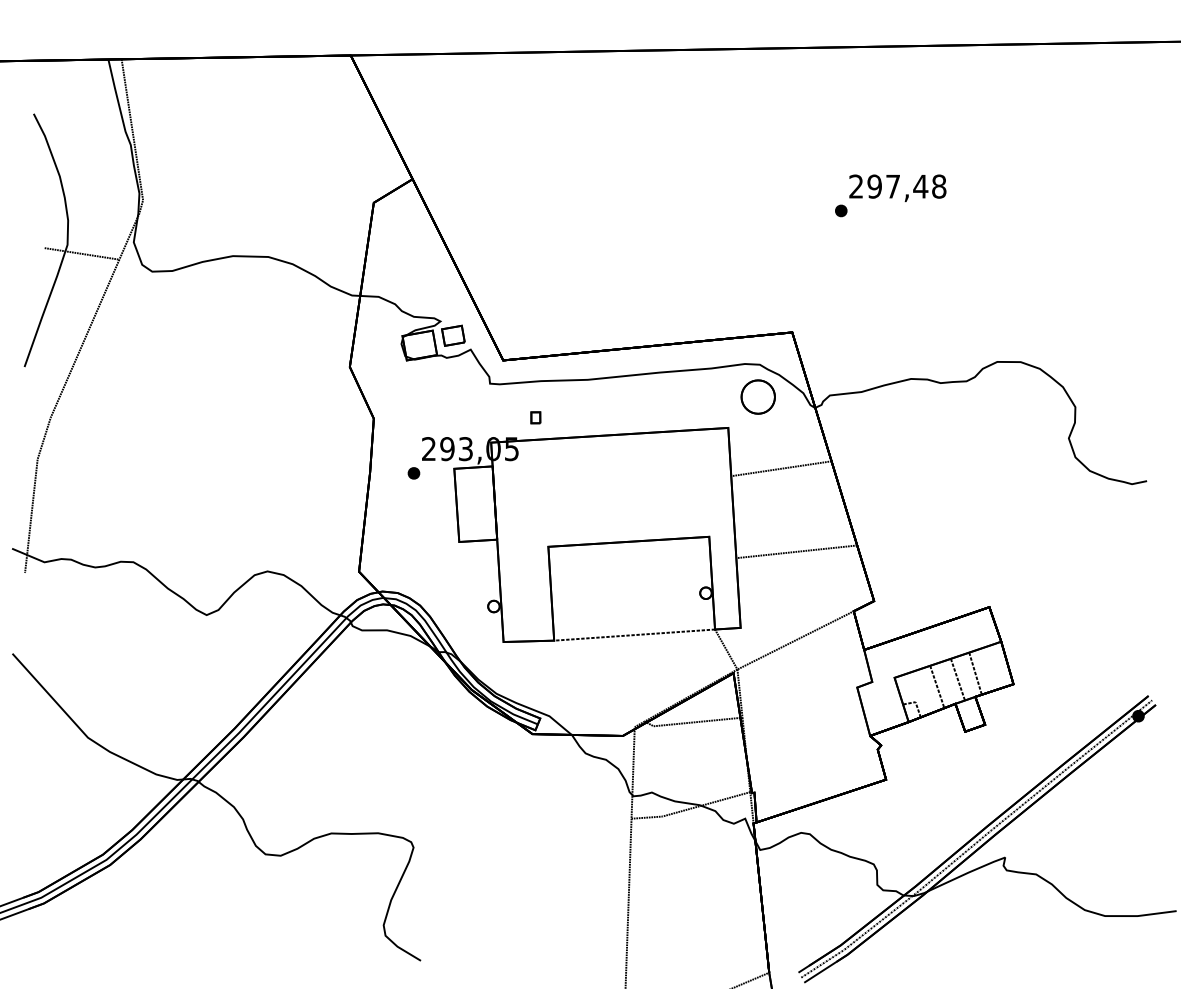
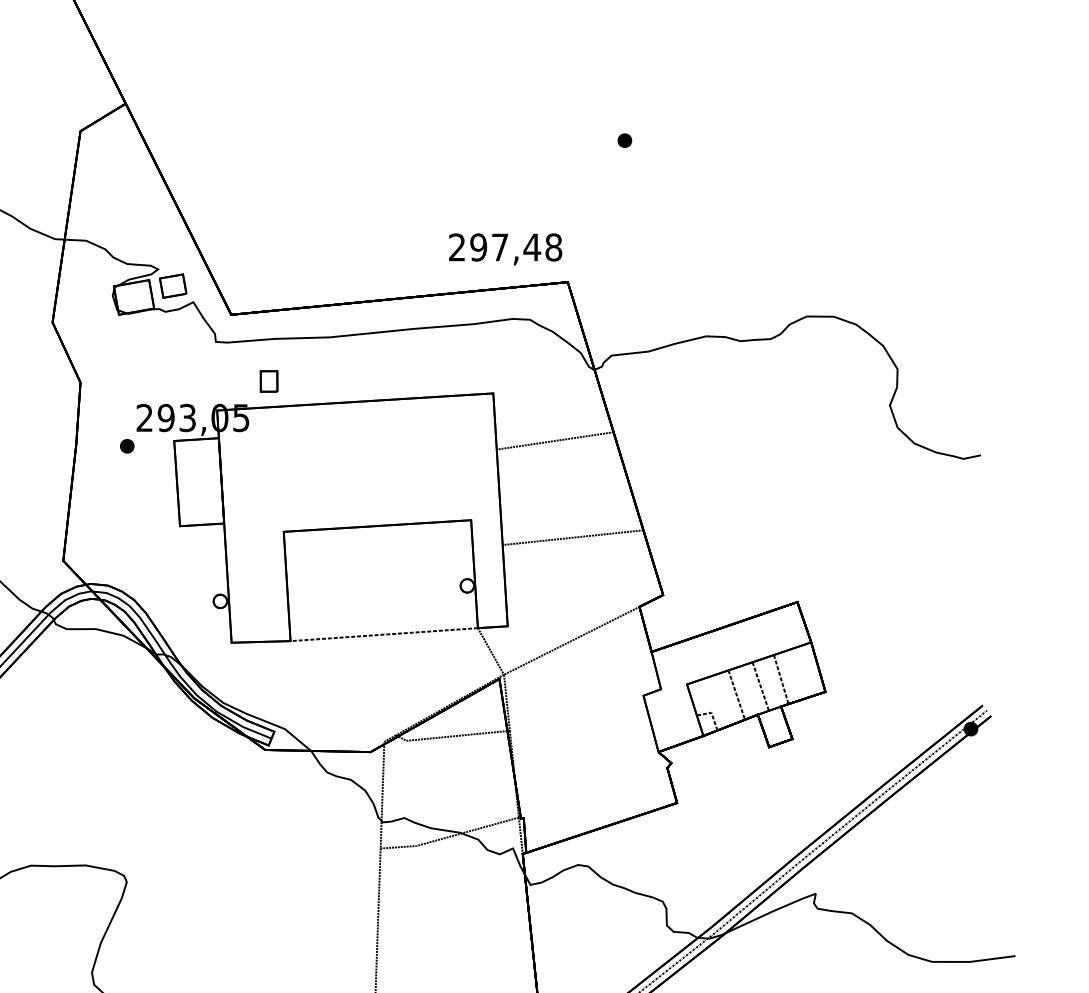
text: (897, 188) -> (505, 249), moved
part: (757, 396) -> (527, 356), removed
part: (535, 417) -> (268, 381), size x1.6

